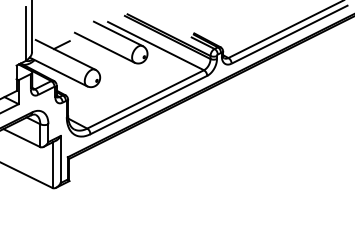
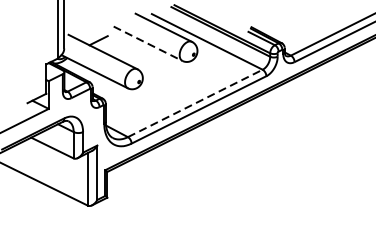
line: (105, 47) -> (148, 43), solid -> dashed
line: (146, 99) -> (196, 103), solid -> dashed

